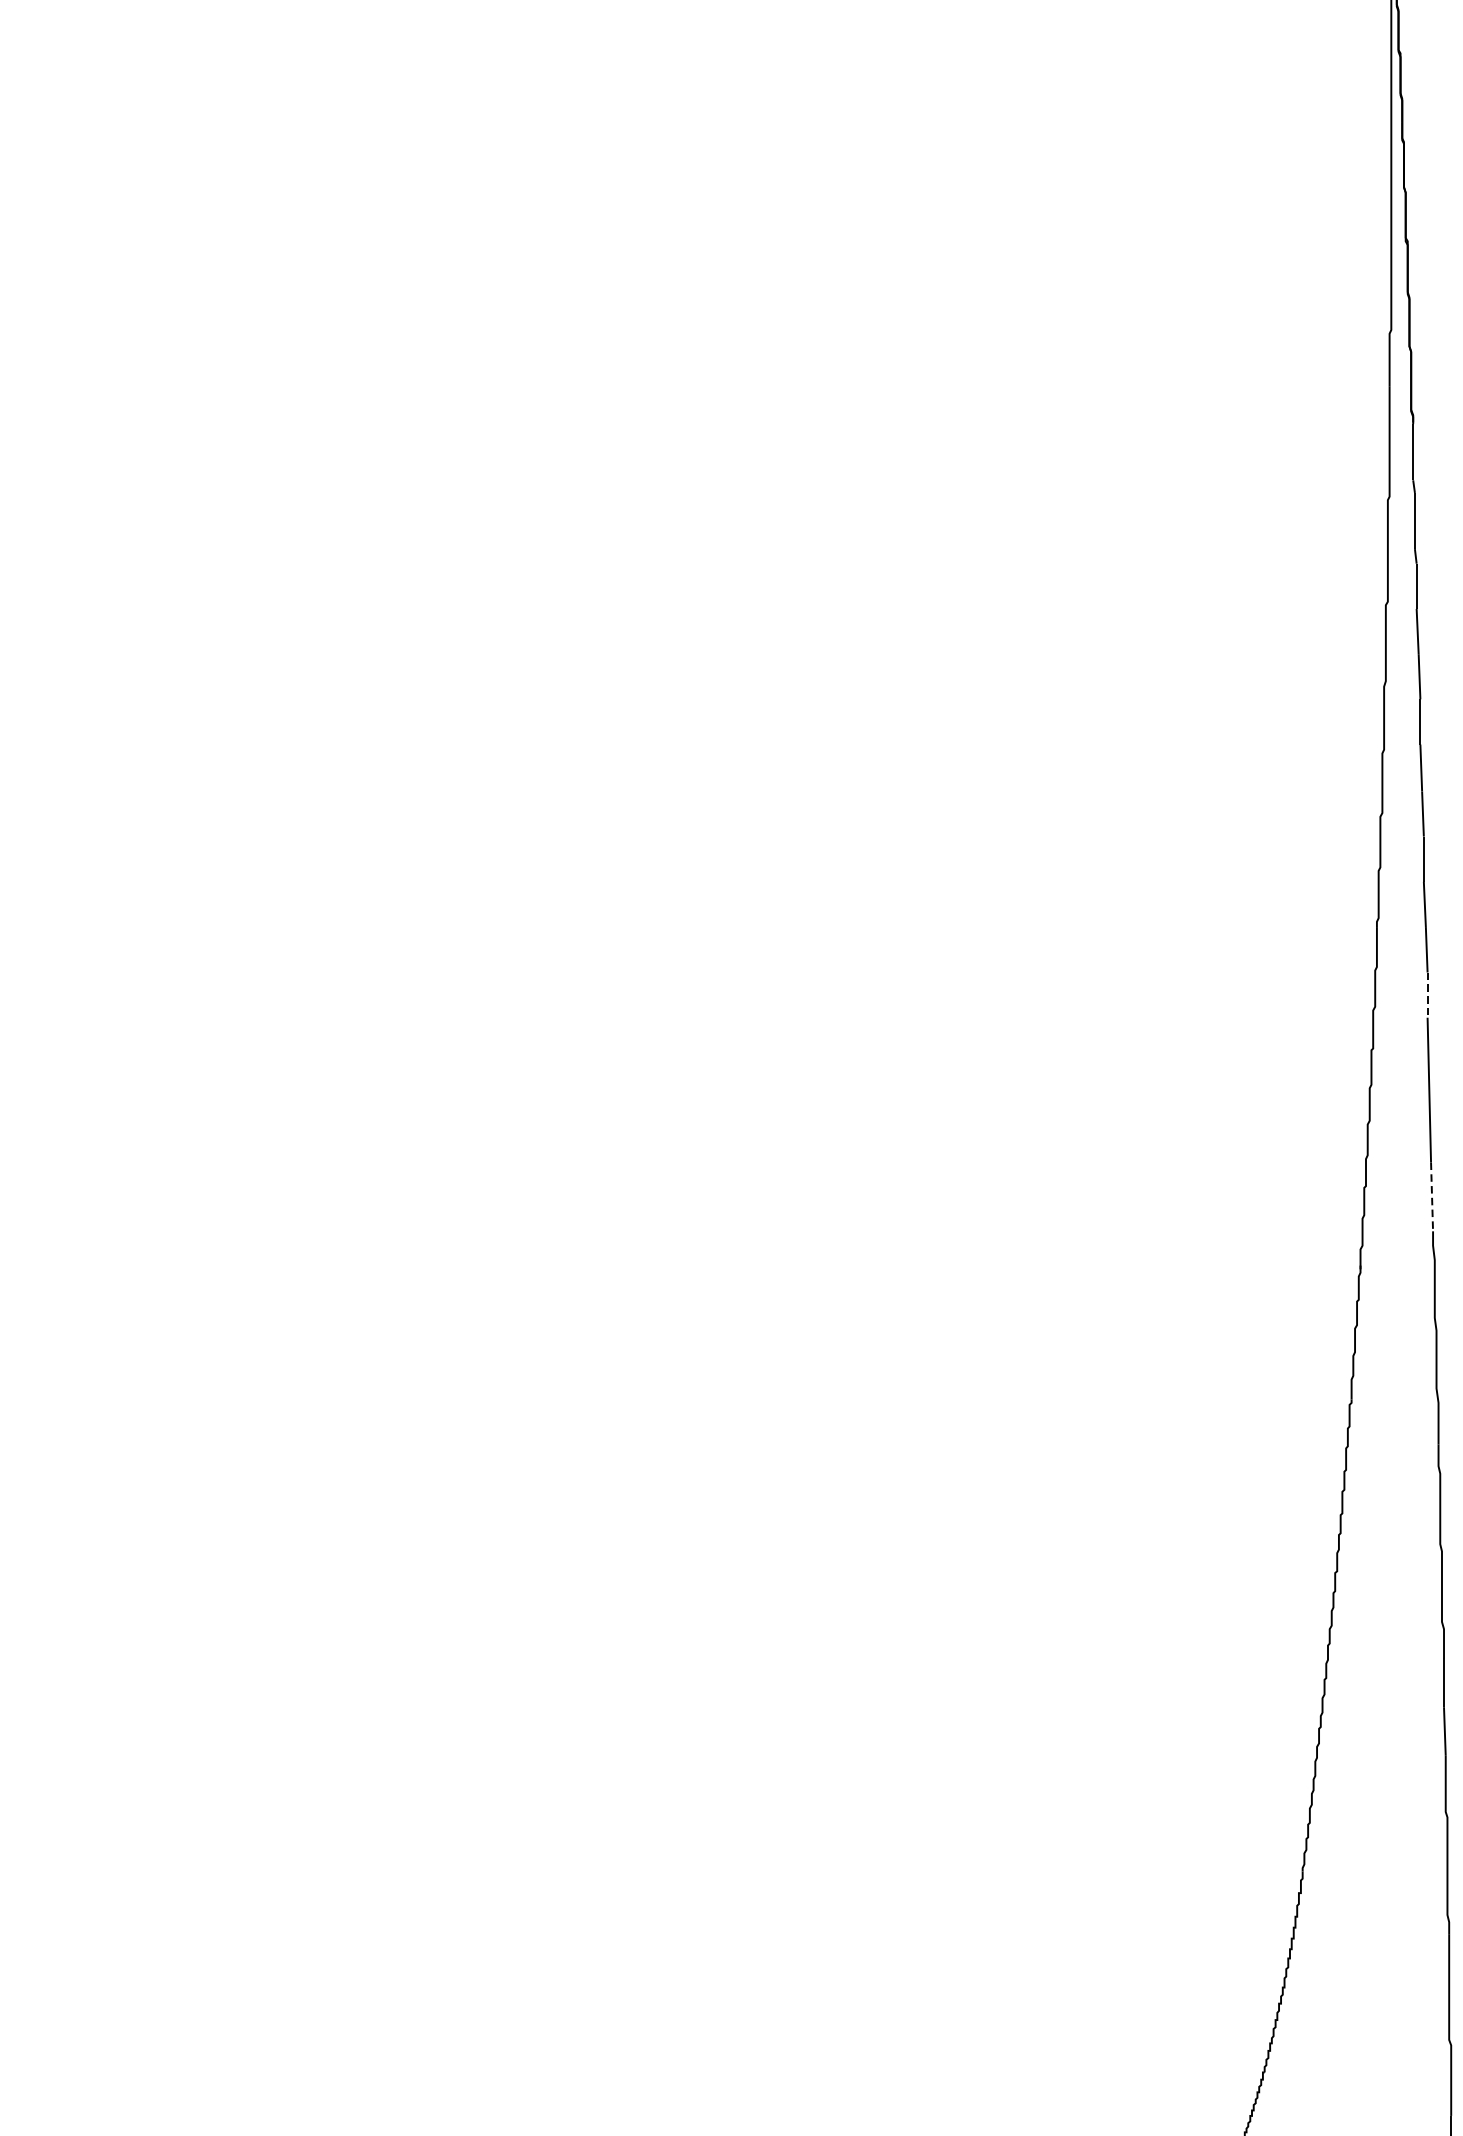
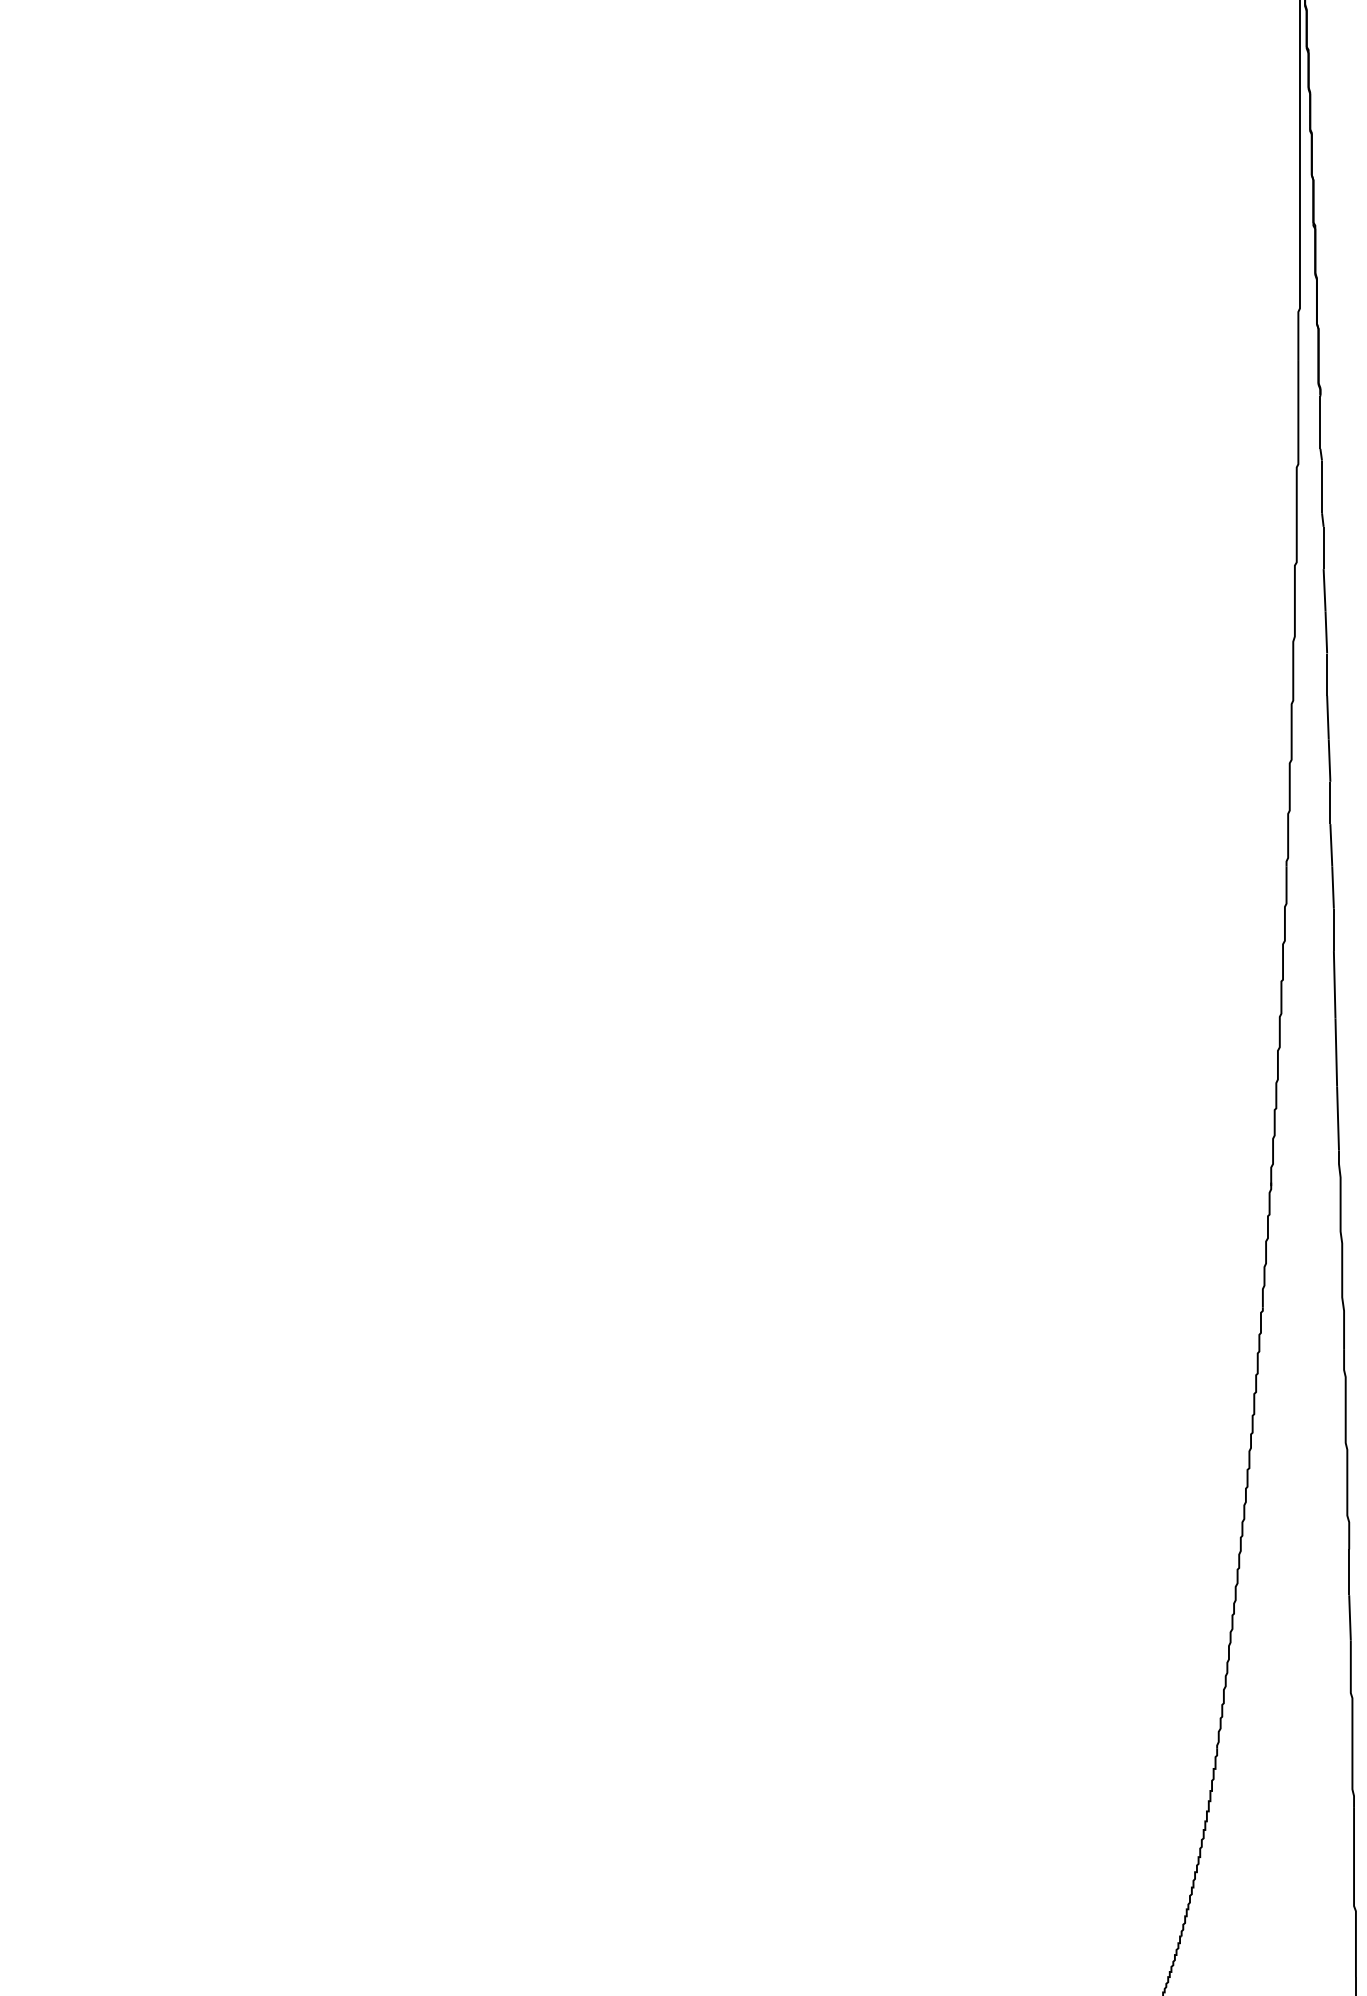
line: (1427, 995) -> (1333, 930), dashed -> solid
line: (1432, 1196) -> (1338, 1118), dashed -> solid

